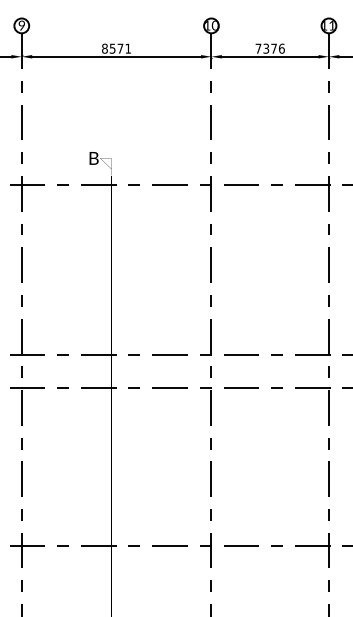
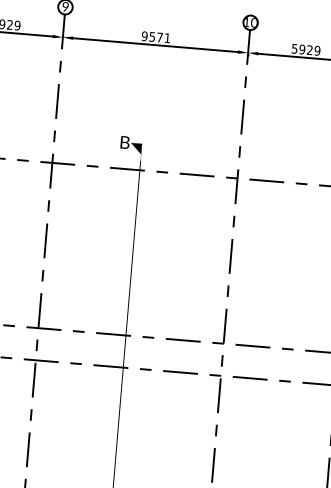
text: (104, 48) -> (144, 36), 8571 -> 9571
text: (269, 48) -> (305, 49), 7376 -> 5929
fill: (105, 163) -> (135, 148), added

